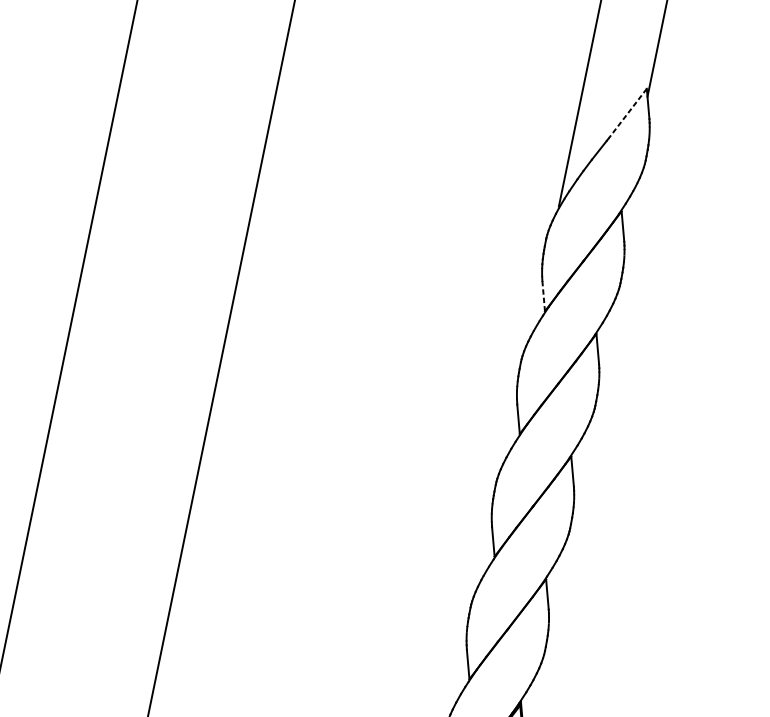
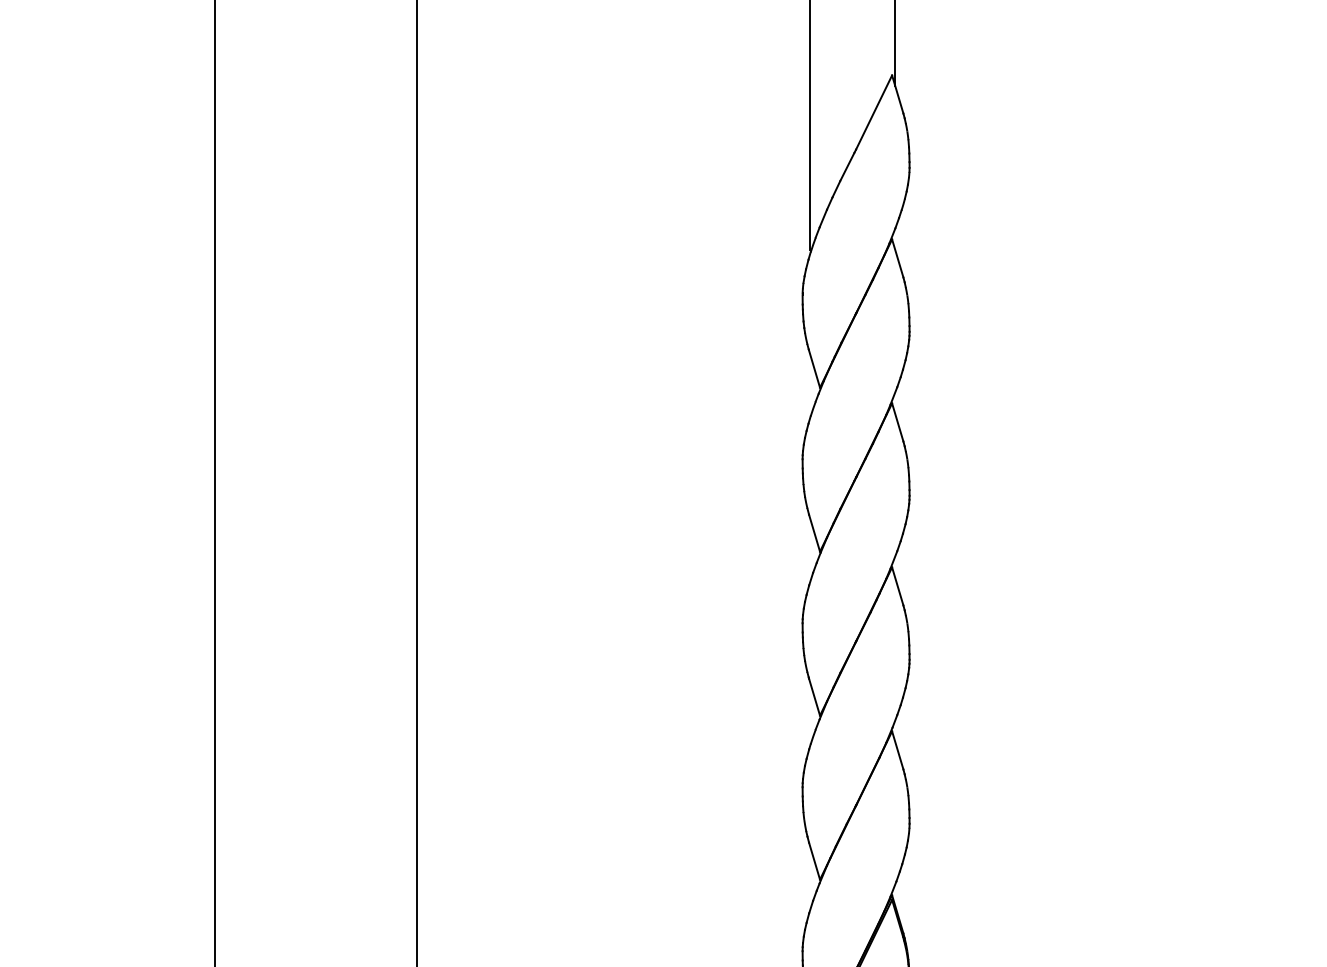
line: (627, 113) -> (873, 112), dashed -> solid
line: (543, 296) -> (814, 368), dashed -> solid

